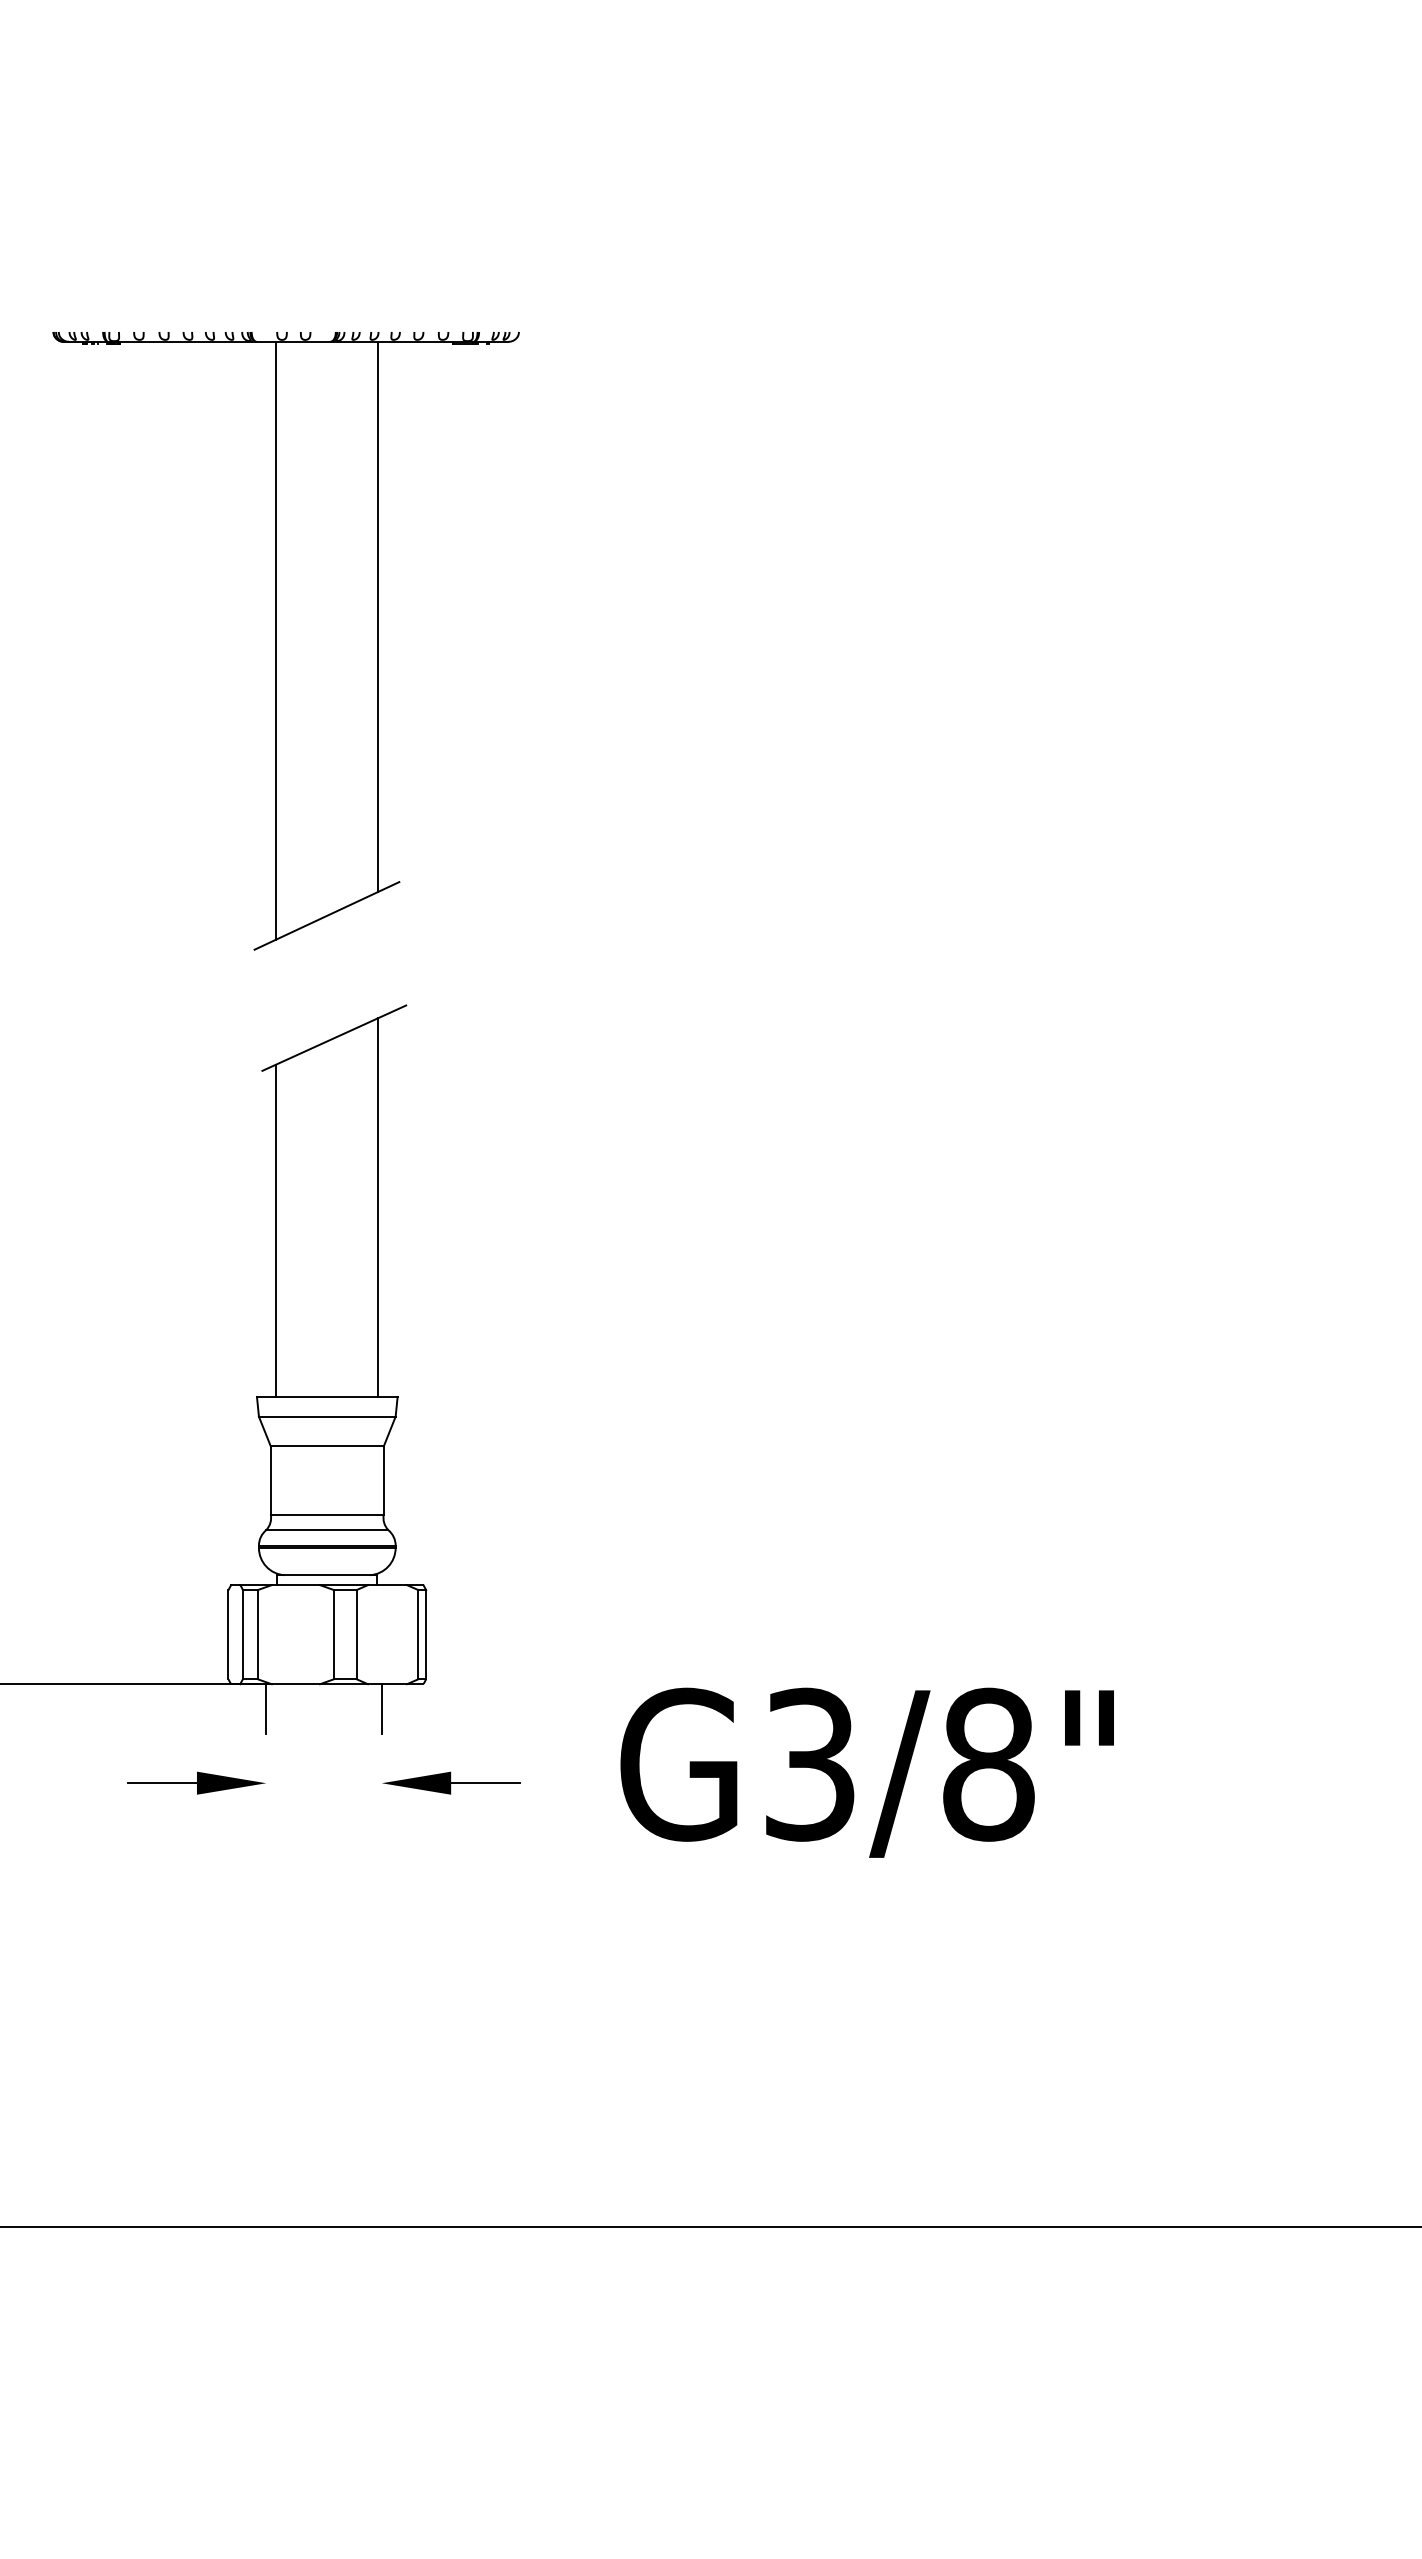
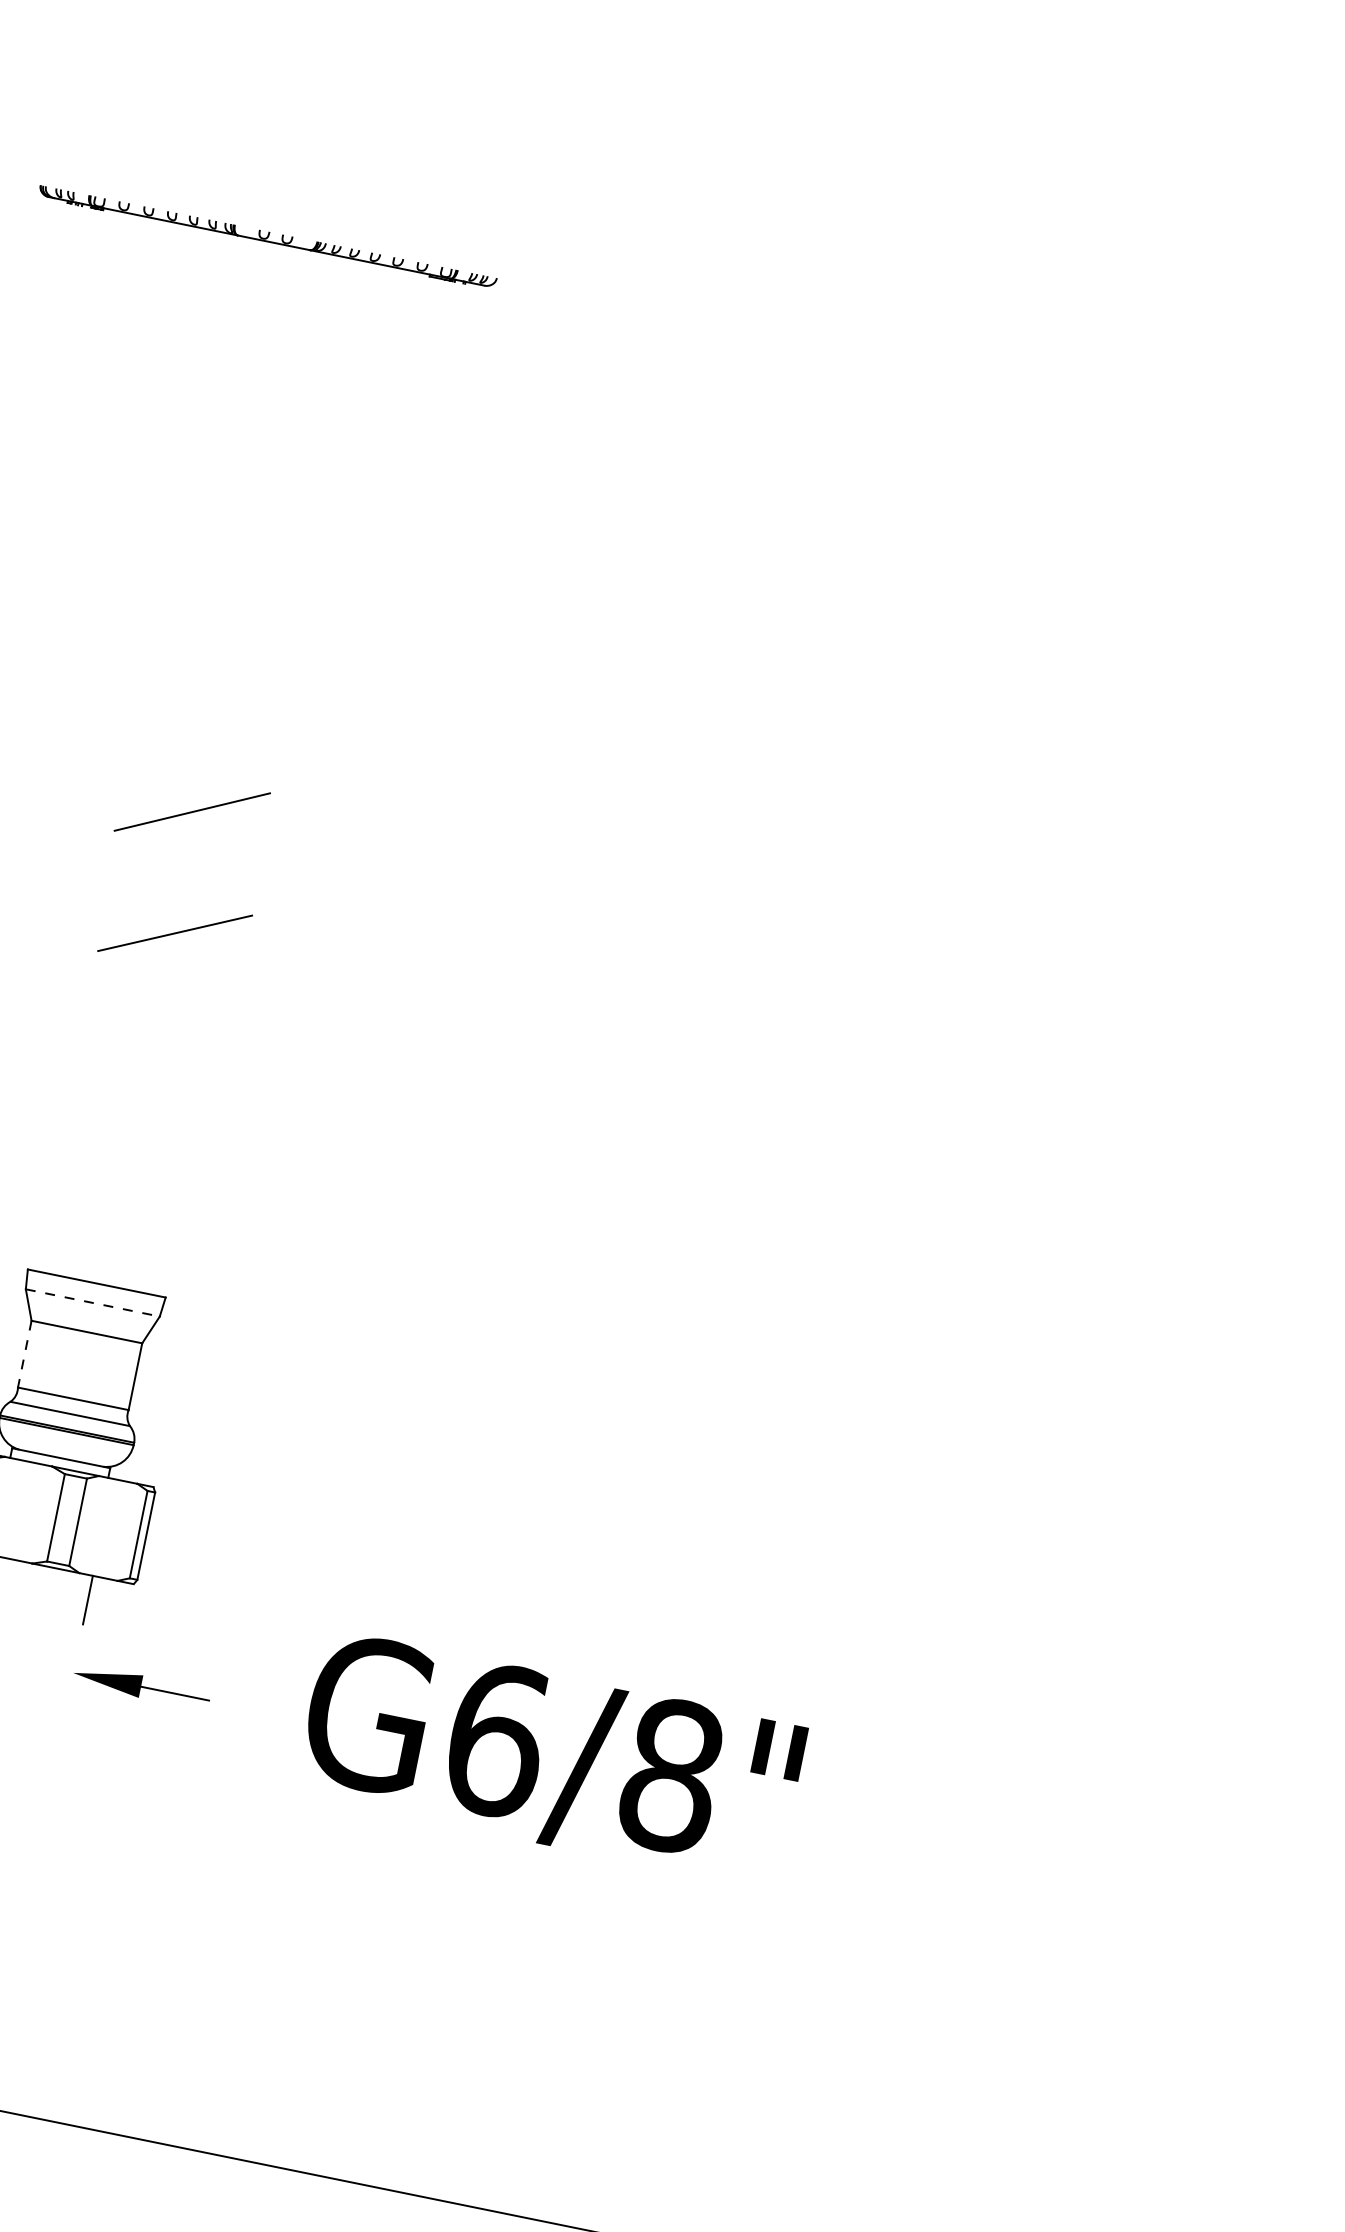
line: (378, 616) -> (302, 528), removed
line: (276, 640) -> (197, 532), removed
line: (378, 1207) -> (184, 1108), removed
line: (276, 1230) -> (80, 1110), removed
line: (327, 1416) -> (93, 1302), solid -> dashed
line: (270, 1481) -> (24, 1355), solid -> dashed
text: (811, 1764) -> (497, 1740), G3/8" -> G6/8"

